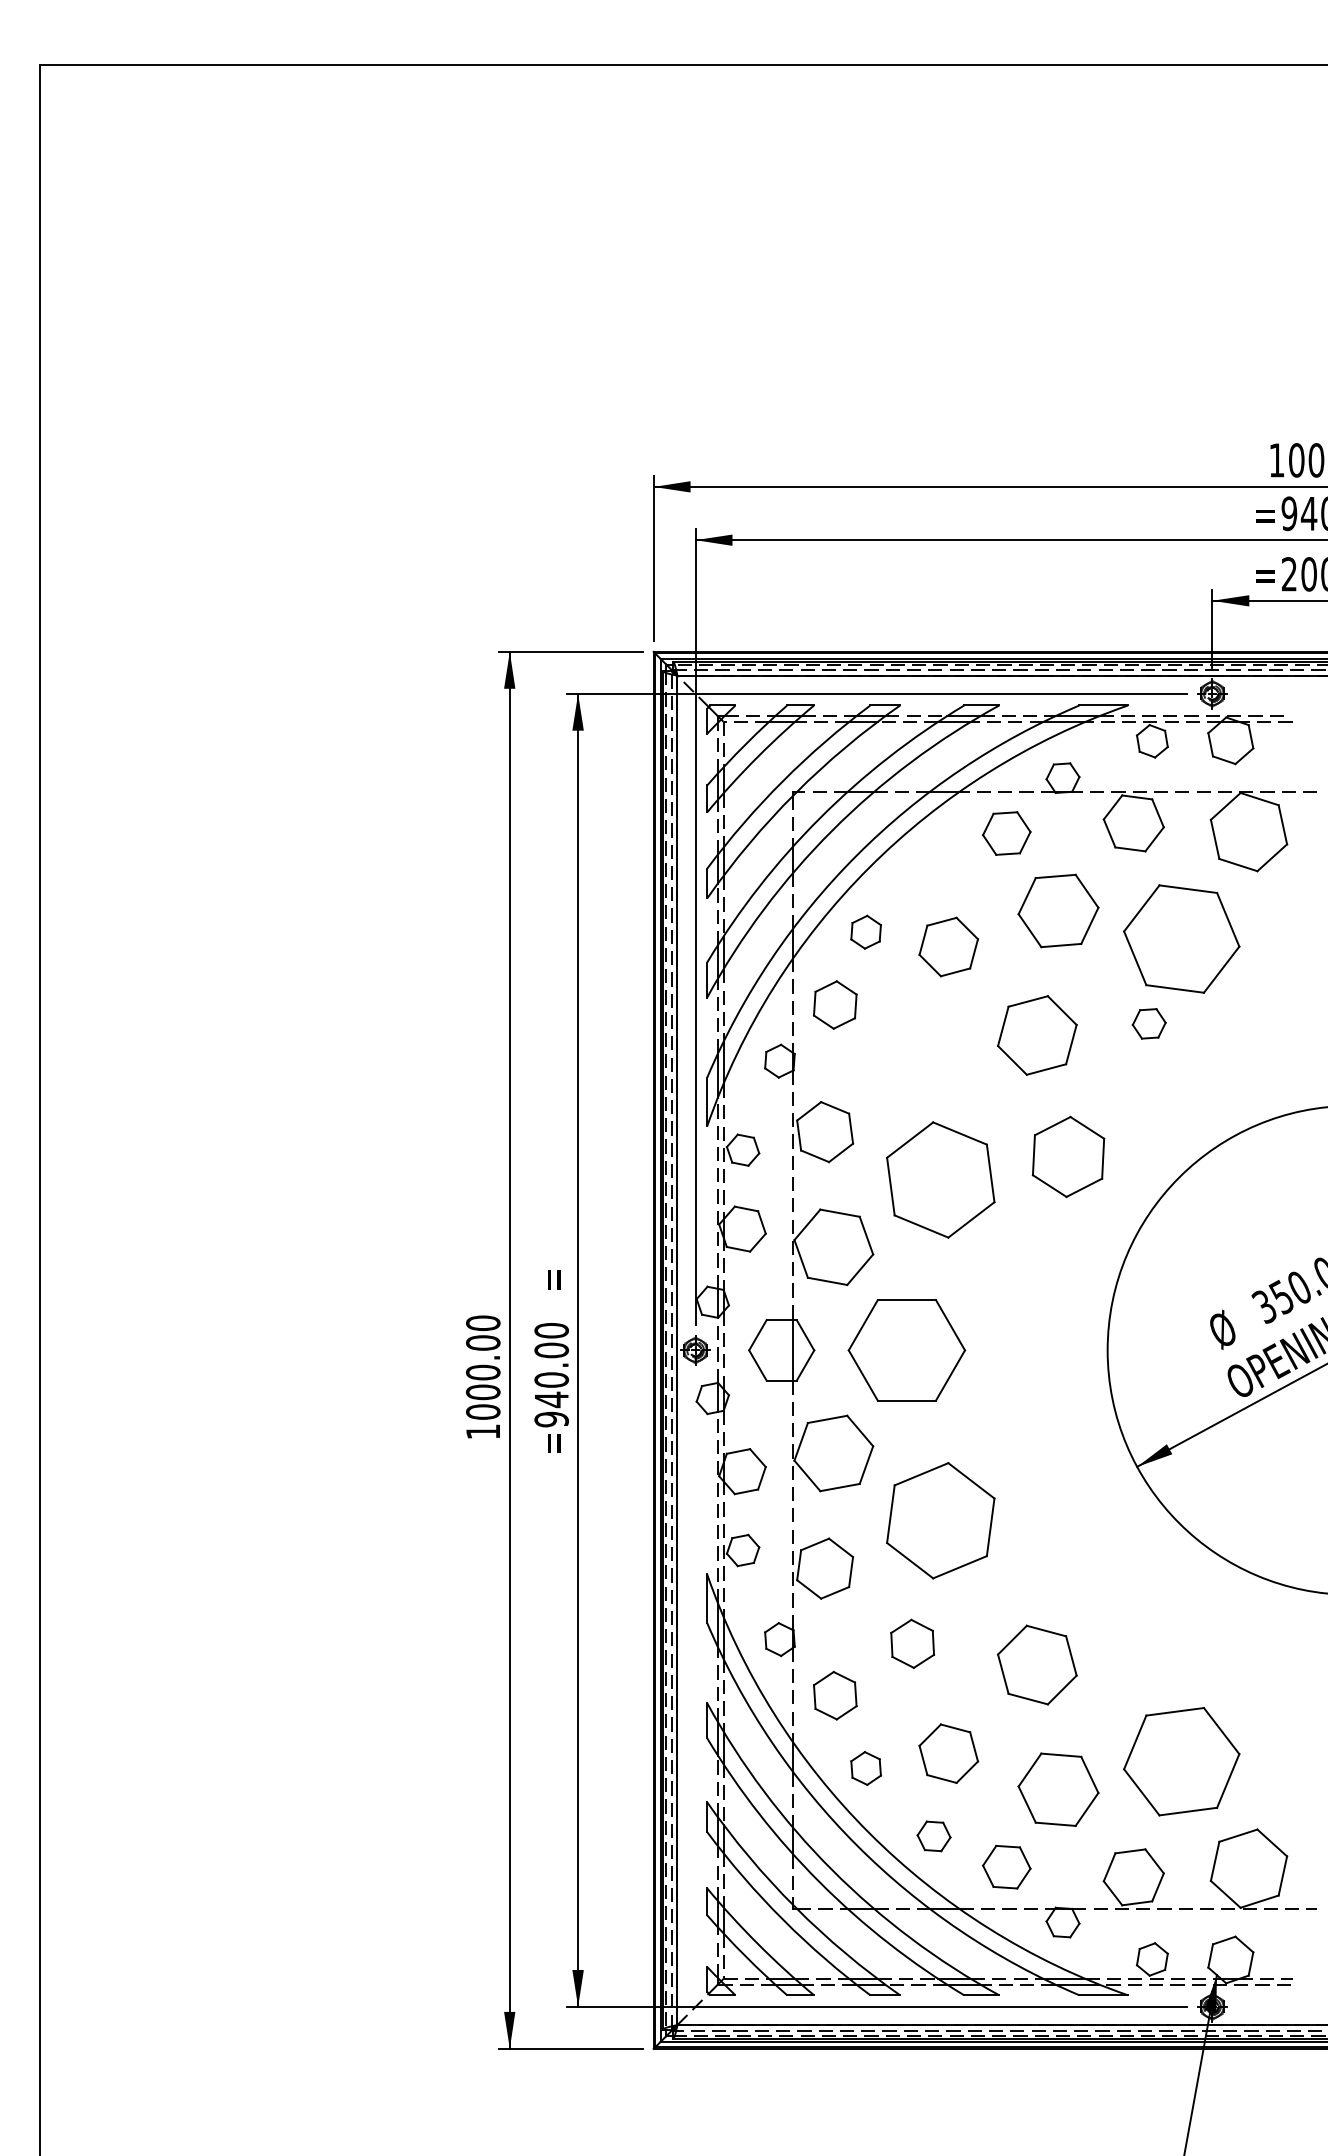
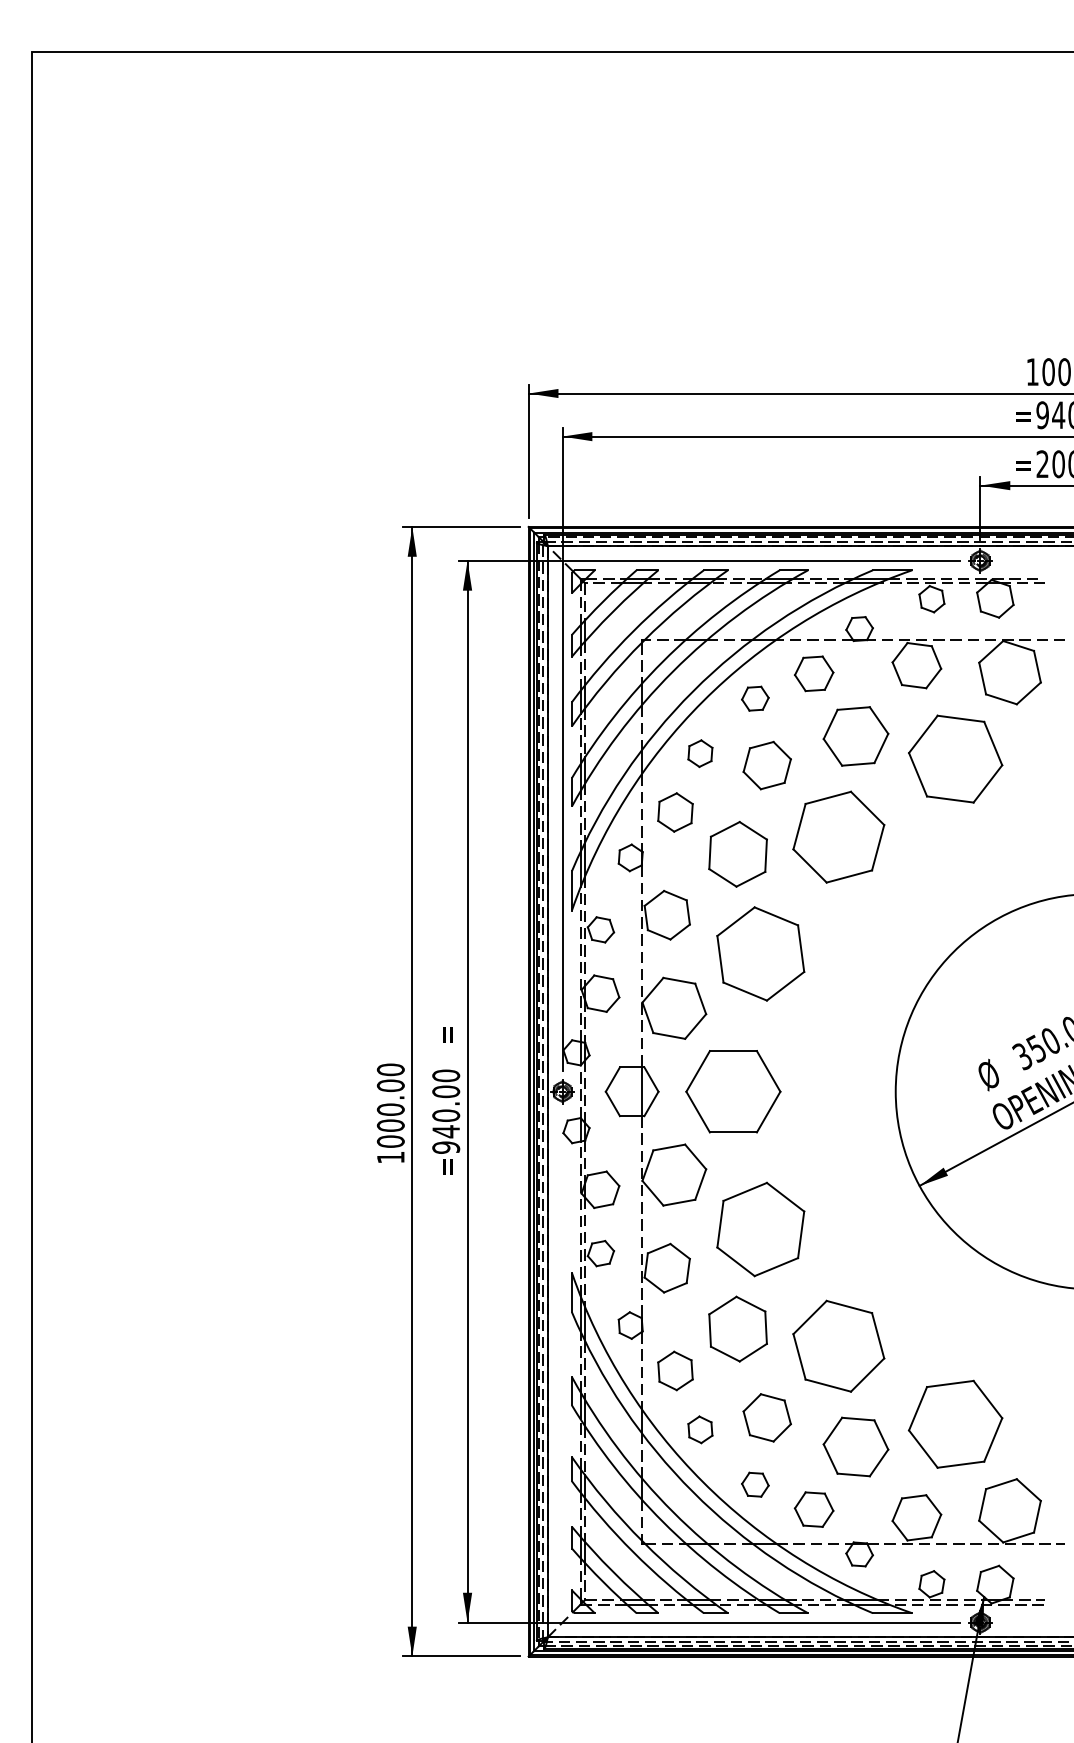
part: (1149, 1023) -> (755, 698), moved
part: (1036, 1034) -> (838, 836), size x1.43
part: (1067, 1157) -> (737, 854), moved
part: (911, 1643) -> (737, 1328), size x1.67
part: (1036, 1664) -> (838, 1345), size x1.43

